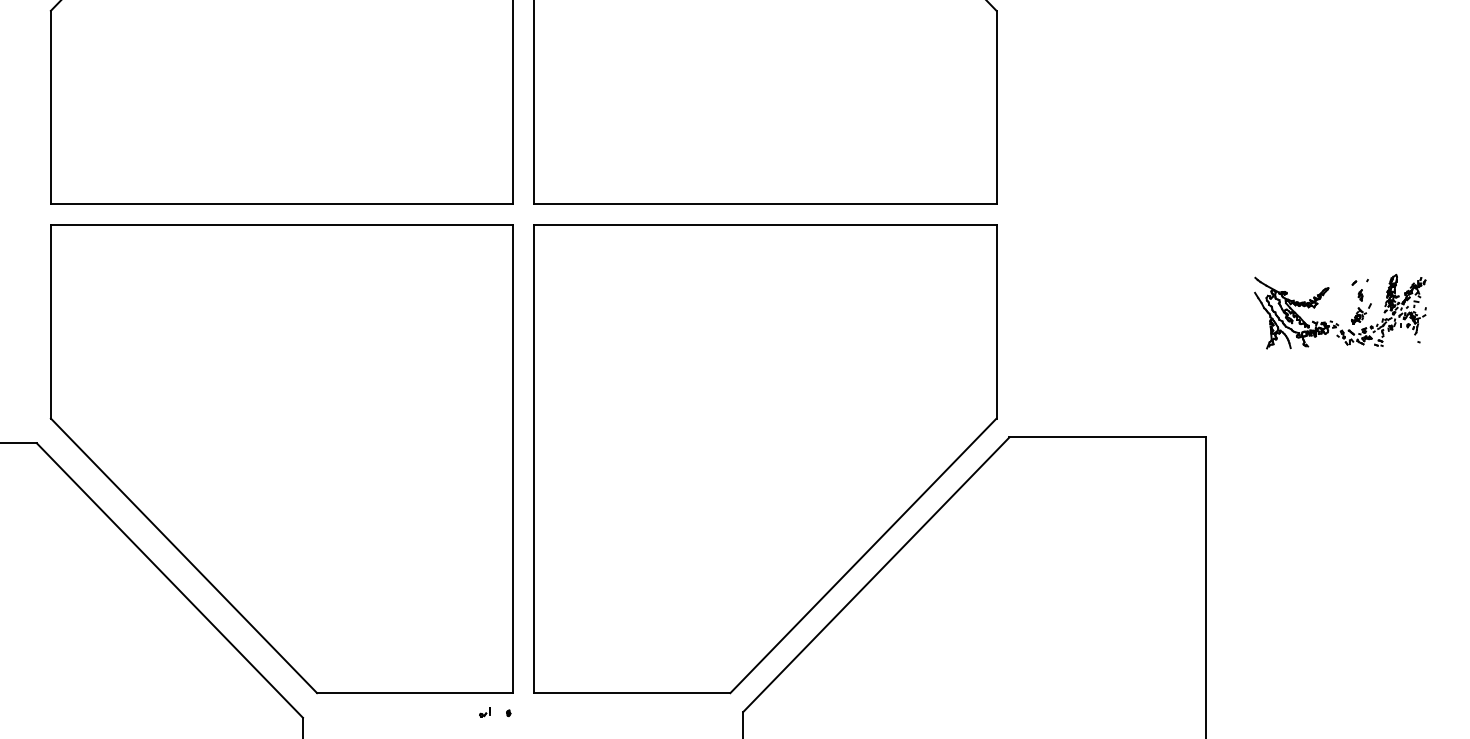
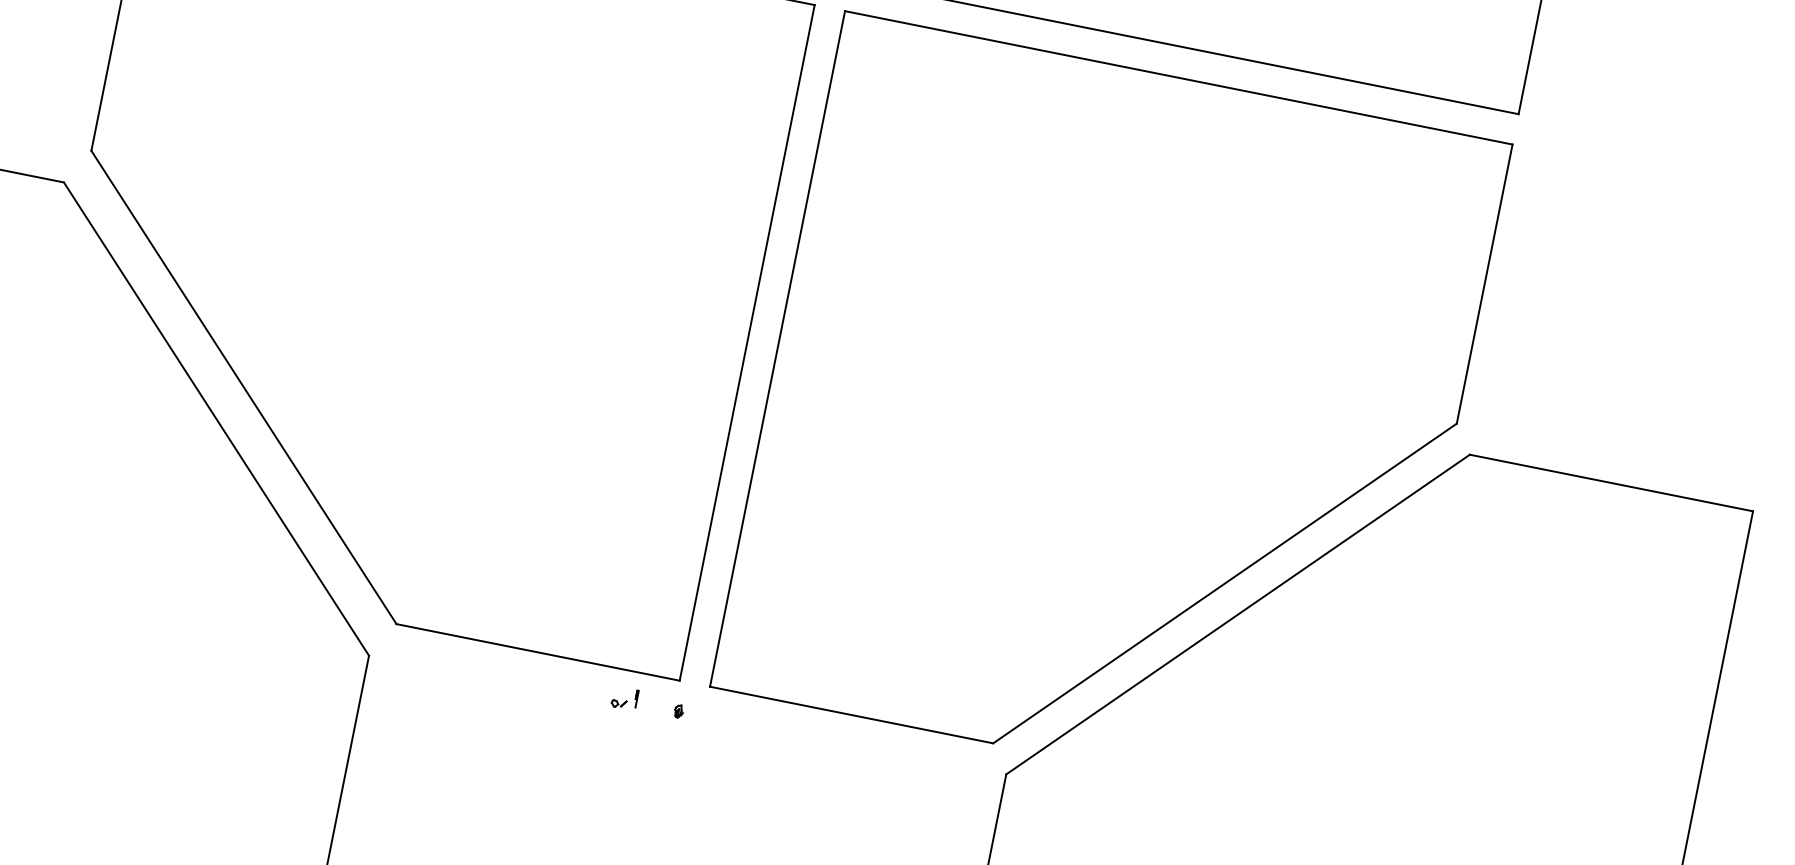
part: (495, 712) -> (648, 703), size x1.6

